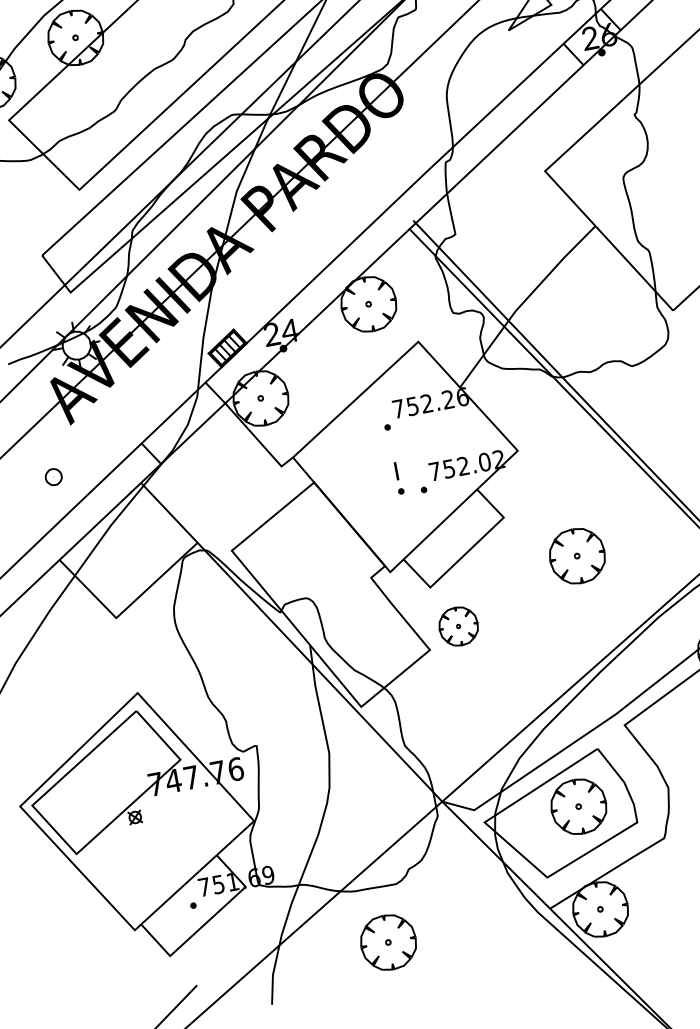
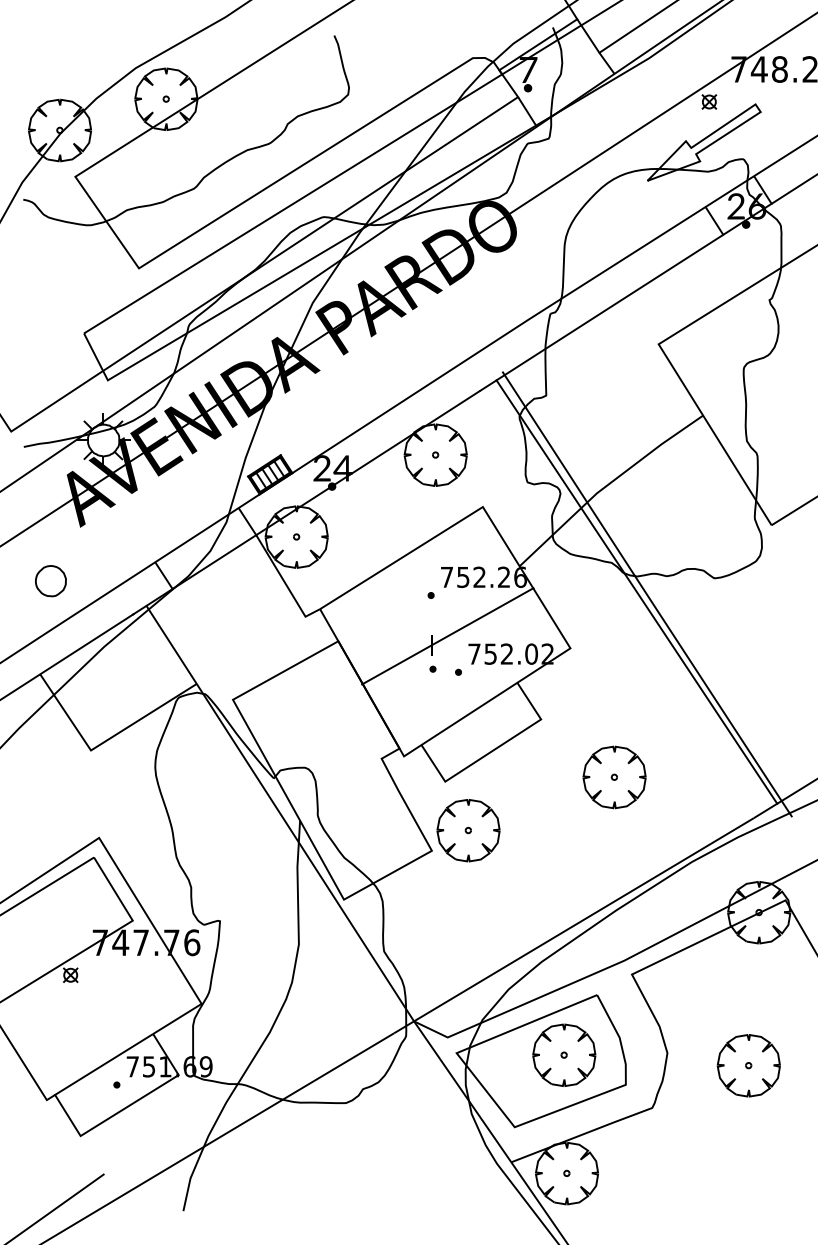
line: (408, 460) -> (447, 636), added
part: (53, 477) -> (50, 581), size x1.67
part: (458, 626) -> (468, 830), size x1.43
part: (388, 941) -> (325, 1165), removed

